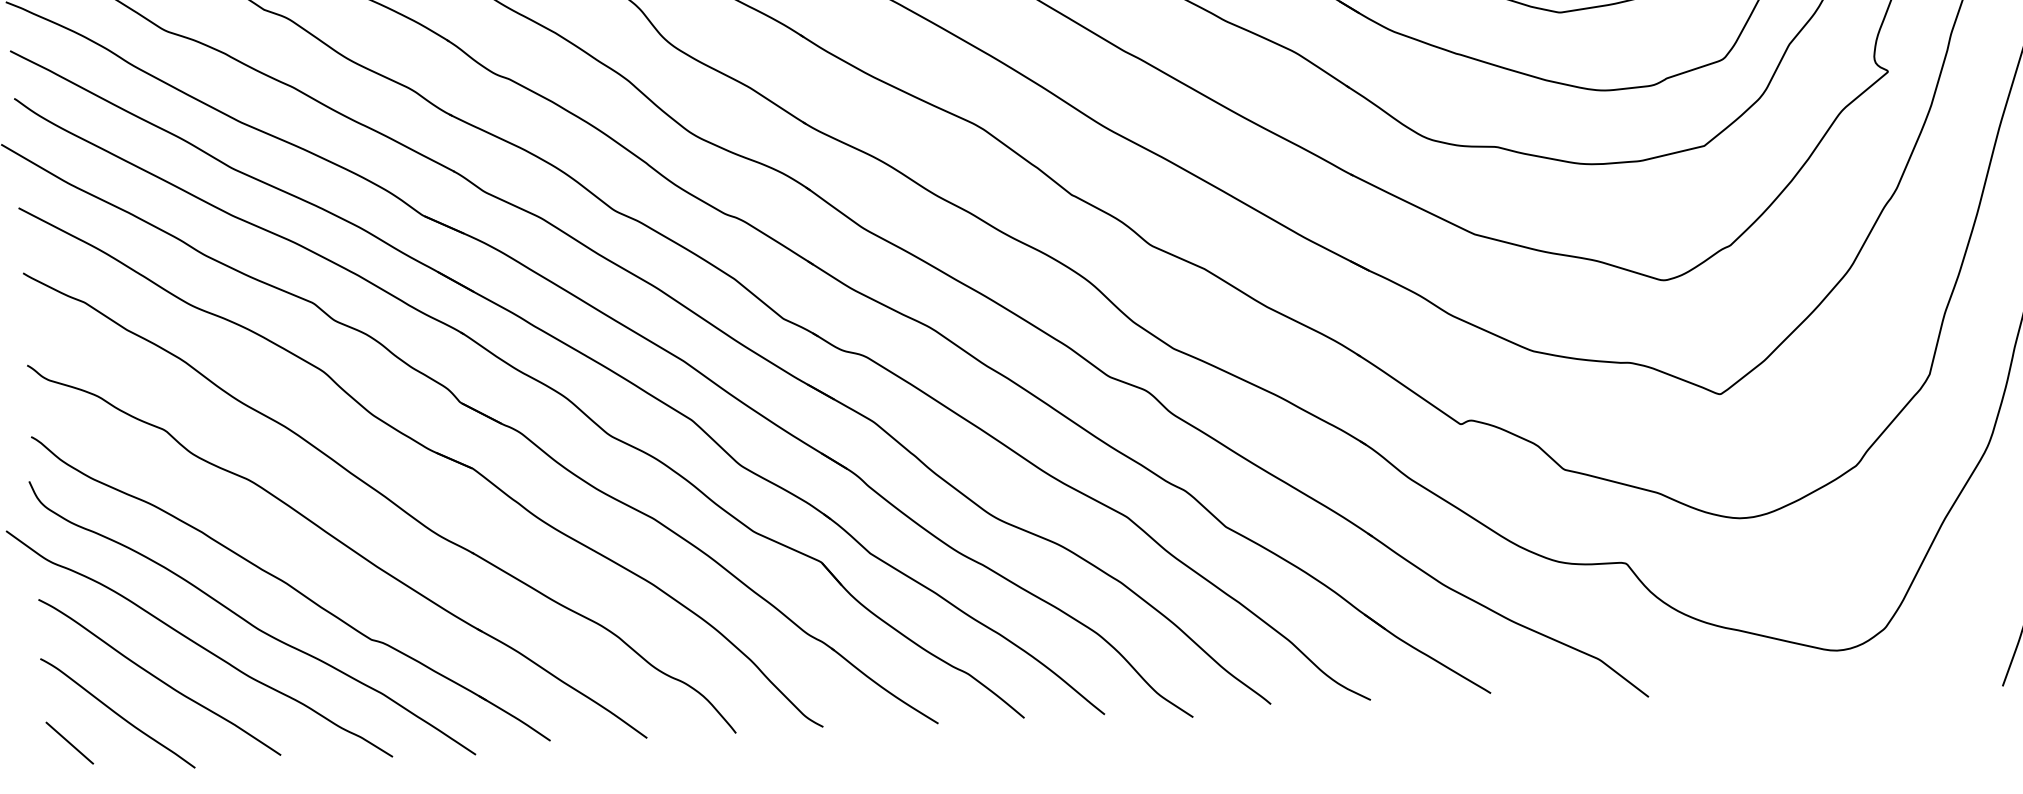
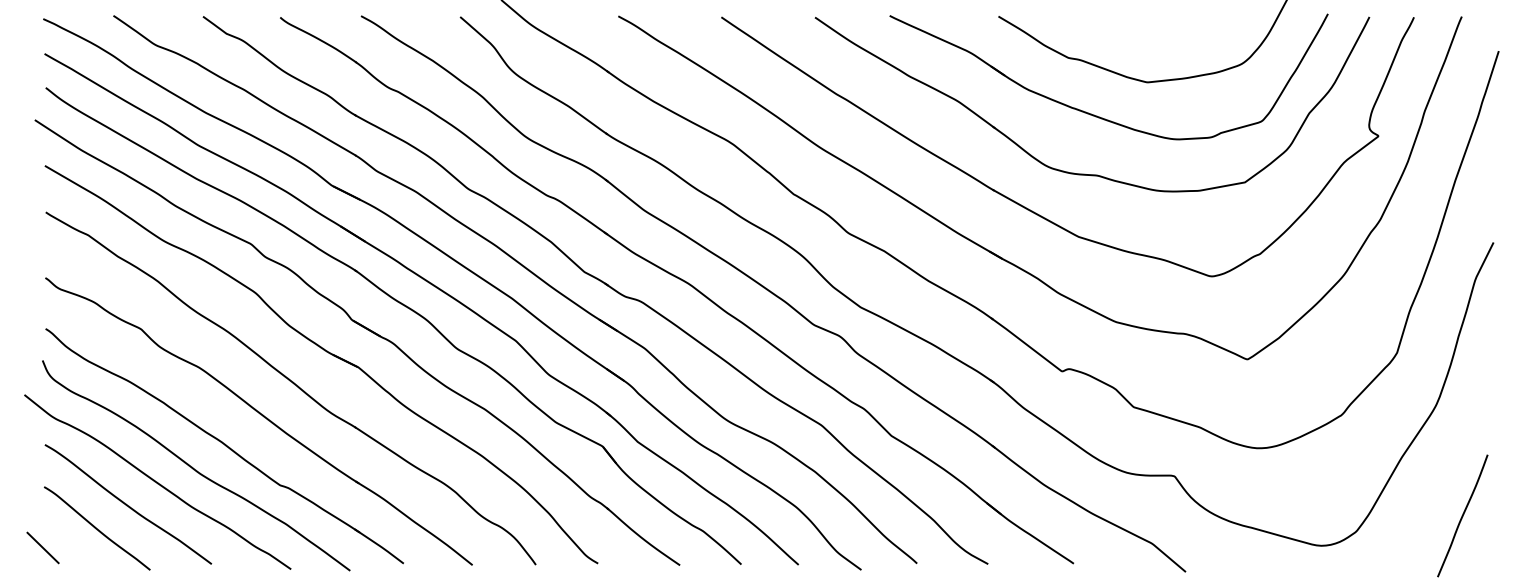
line: (68, 742) -> (42, 547), moved

